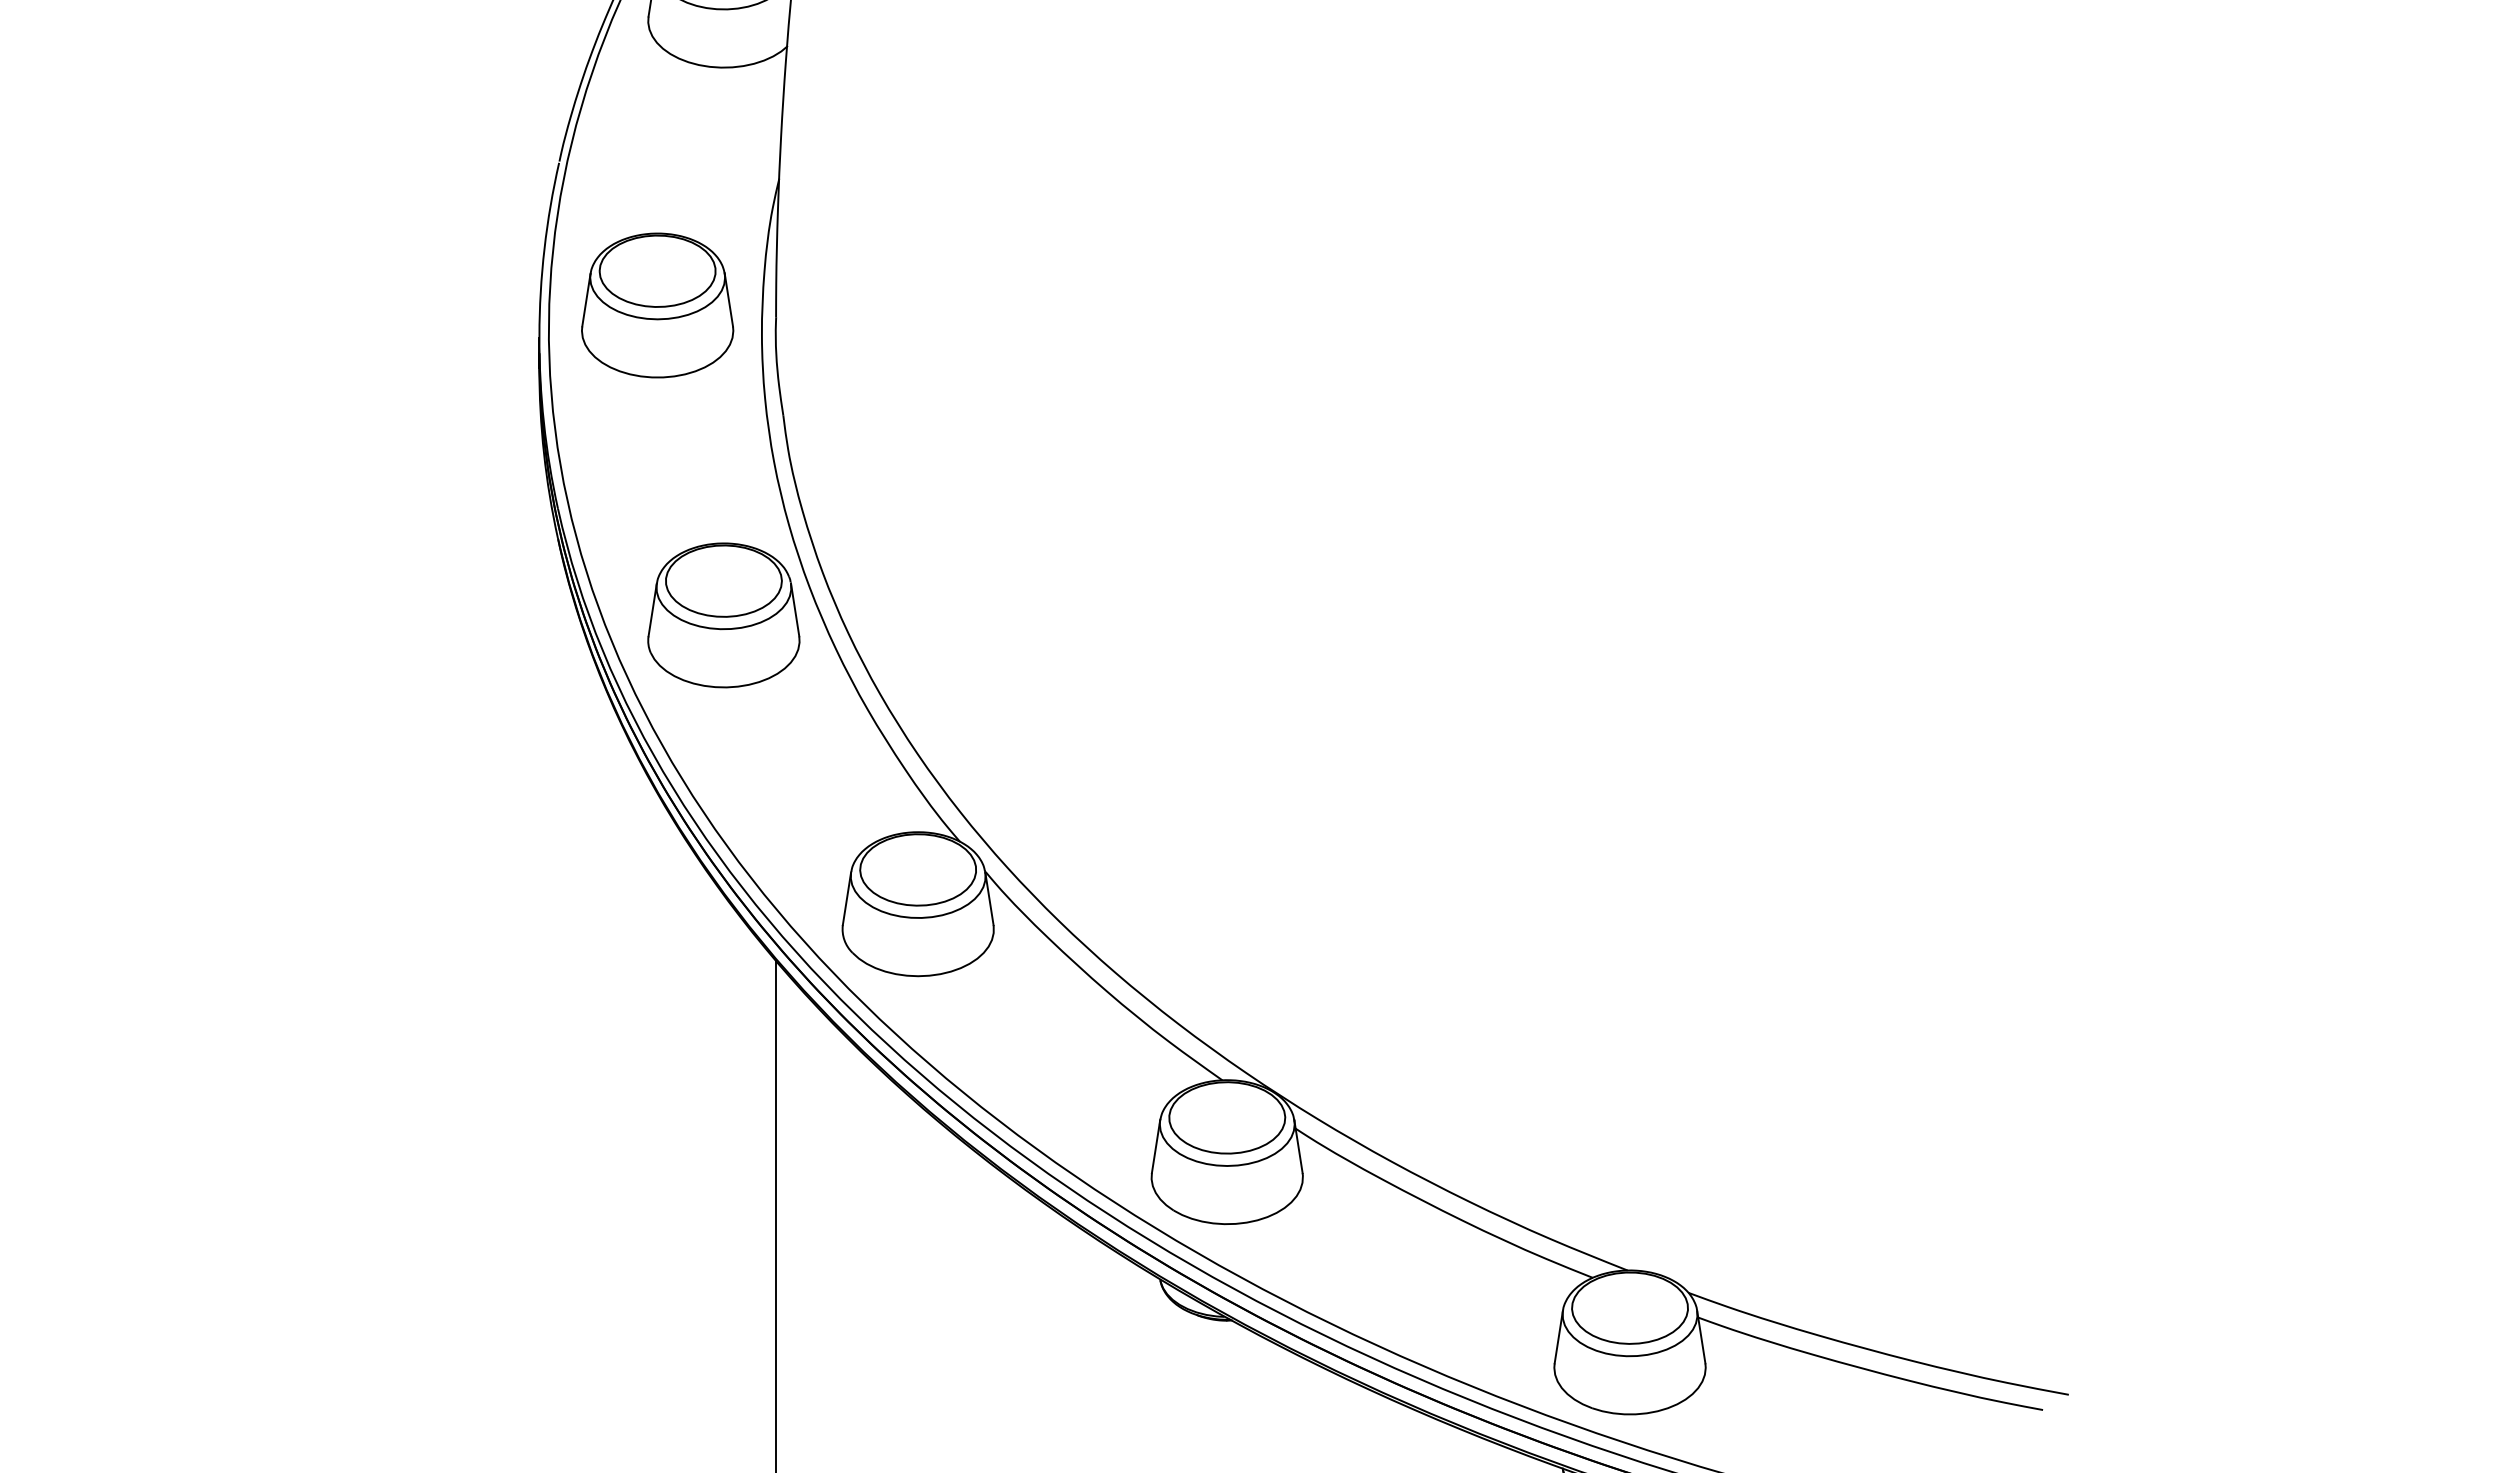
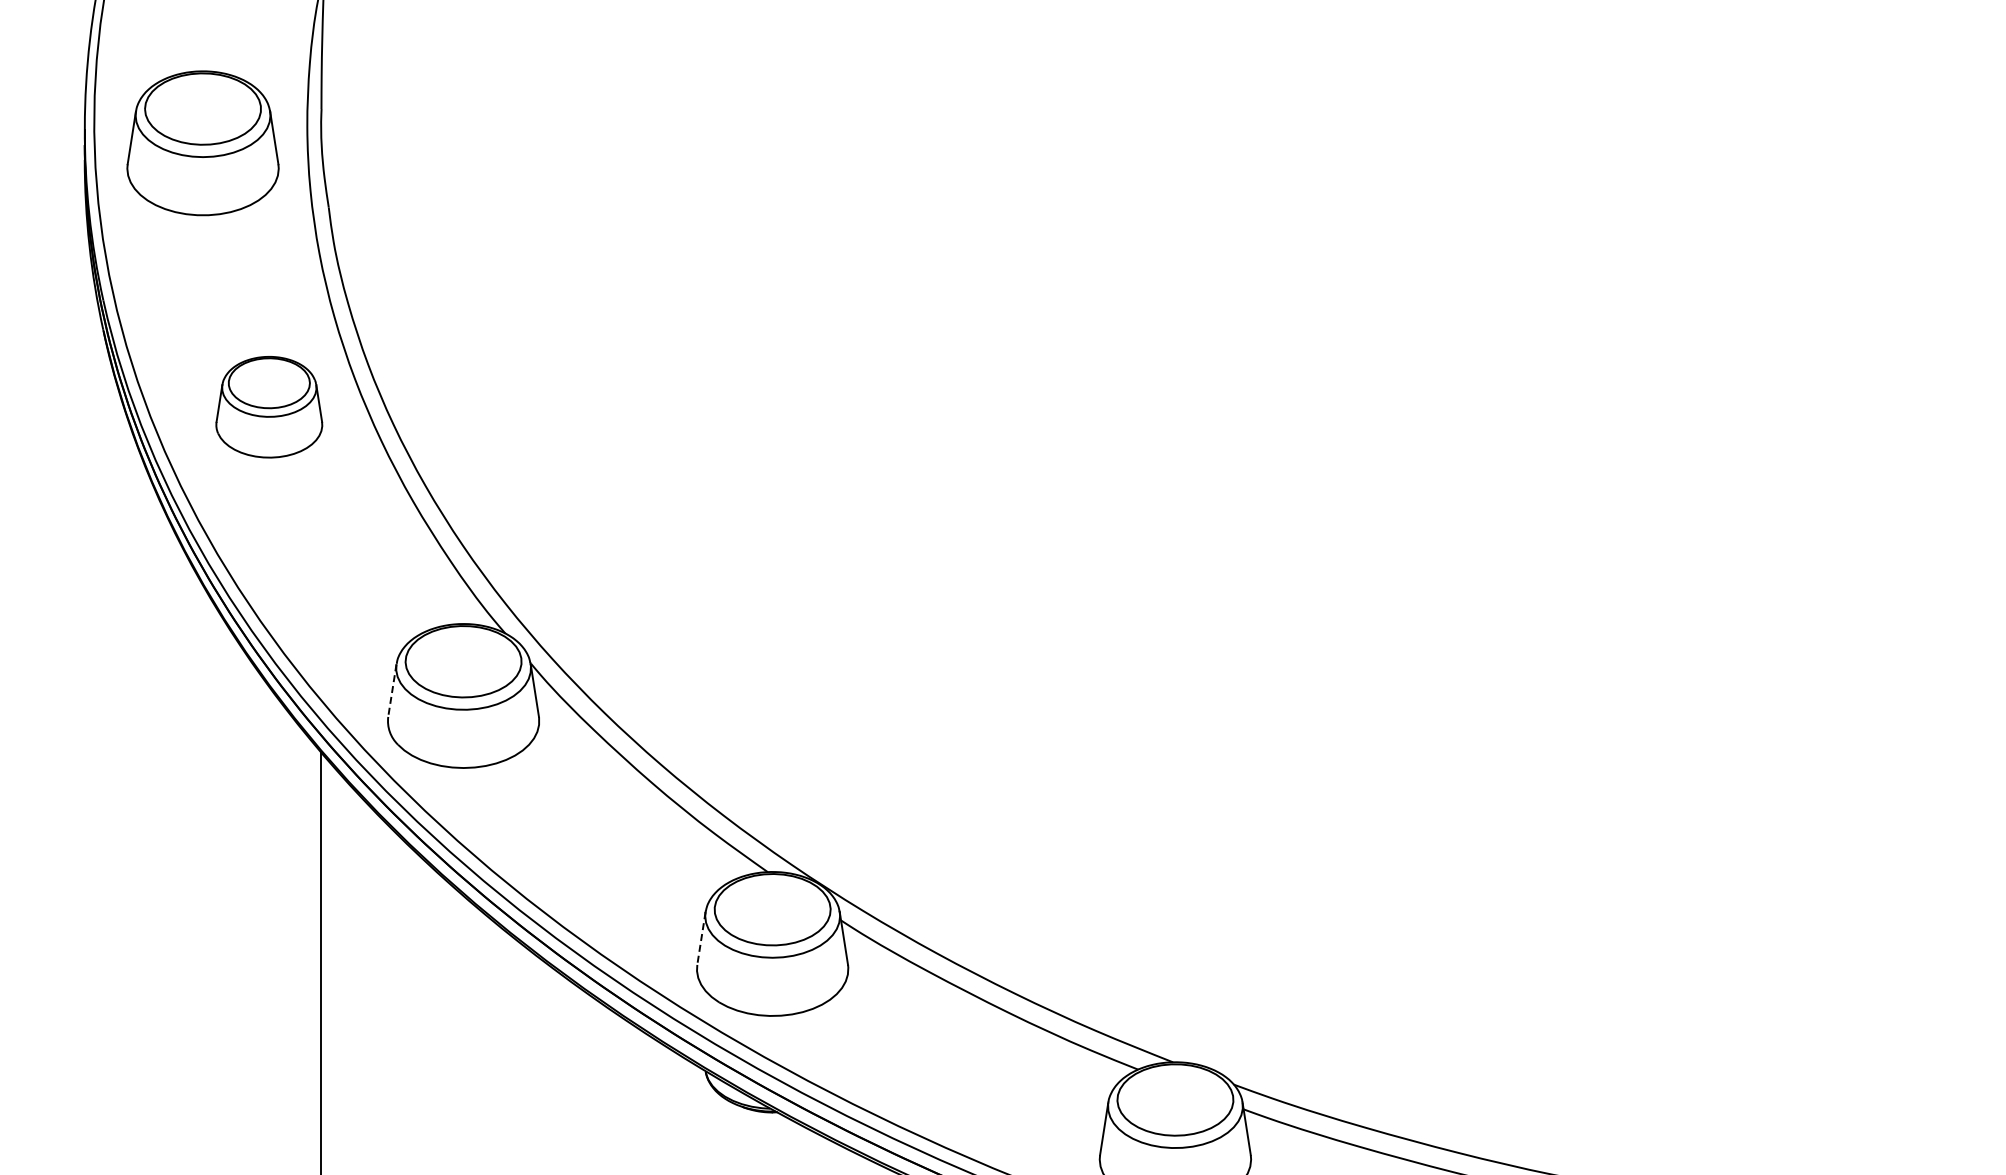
part: (657, 305) -> (202, 143), moved
part: (723, 615) -> (268, 407), size x0.7
line: (846, 898) -> (391, 690), solid -> dashed
line: (1156, 1146) -> (701, 938), solid -> dashed

